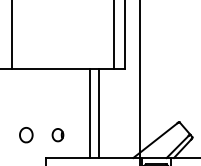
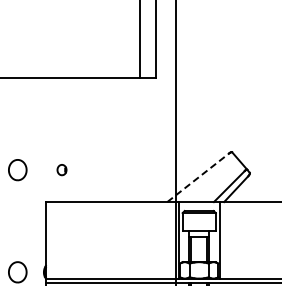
line: (89, 113) -> (106, 140), removed
line: (99, 113) -> (119, 140), removed
part: (57, 134) -> (61, 169), size x0.6
line: (155, 140) -> (198, 177), solid -> dashed

